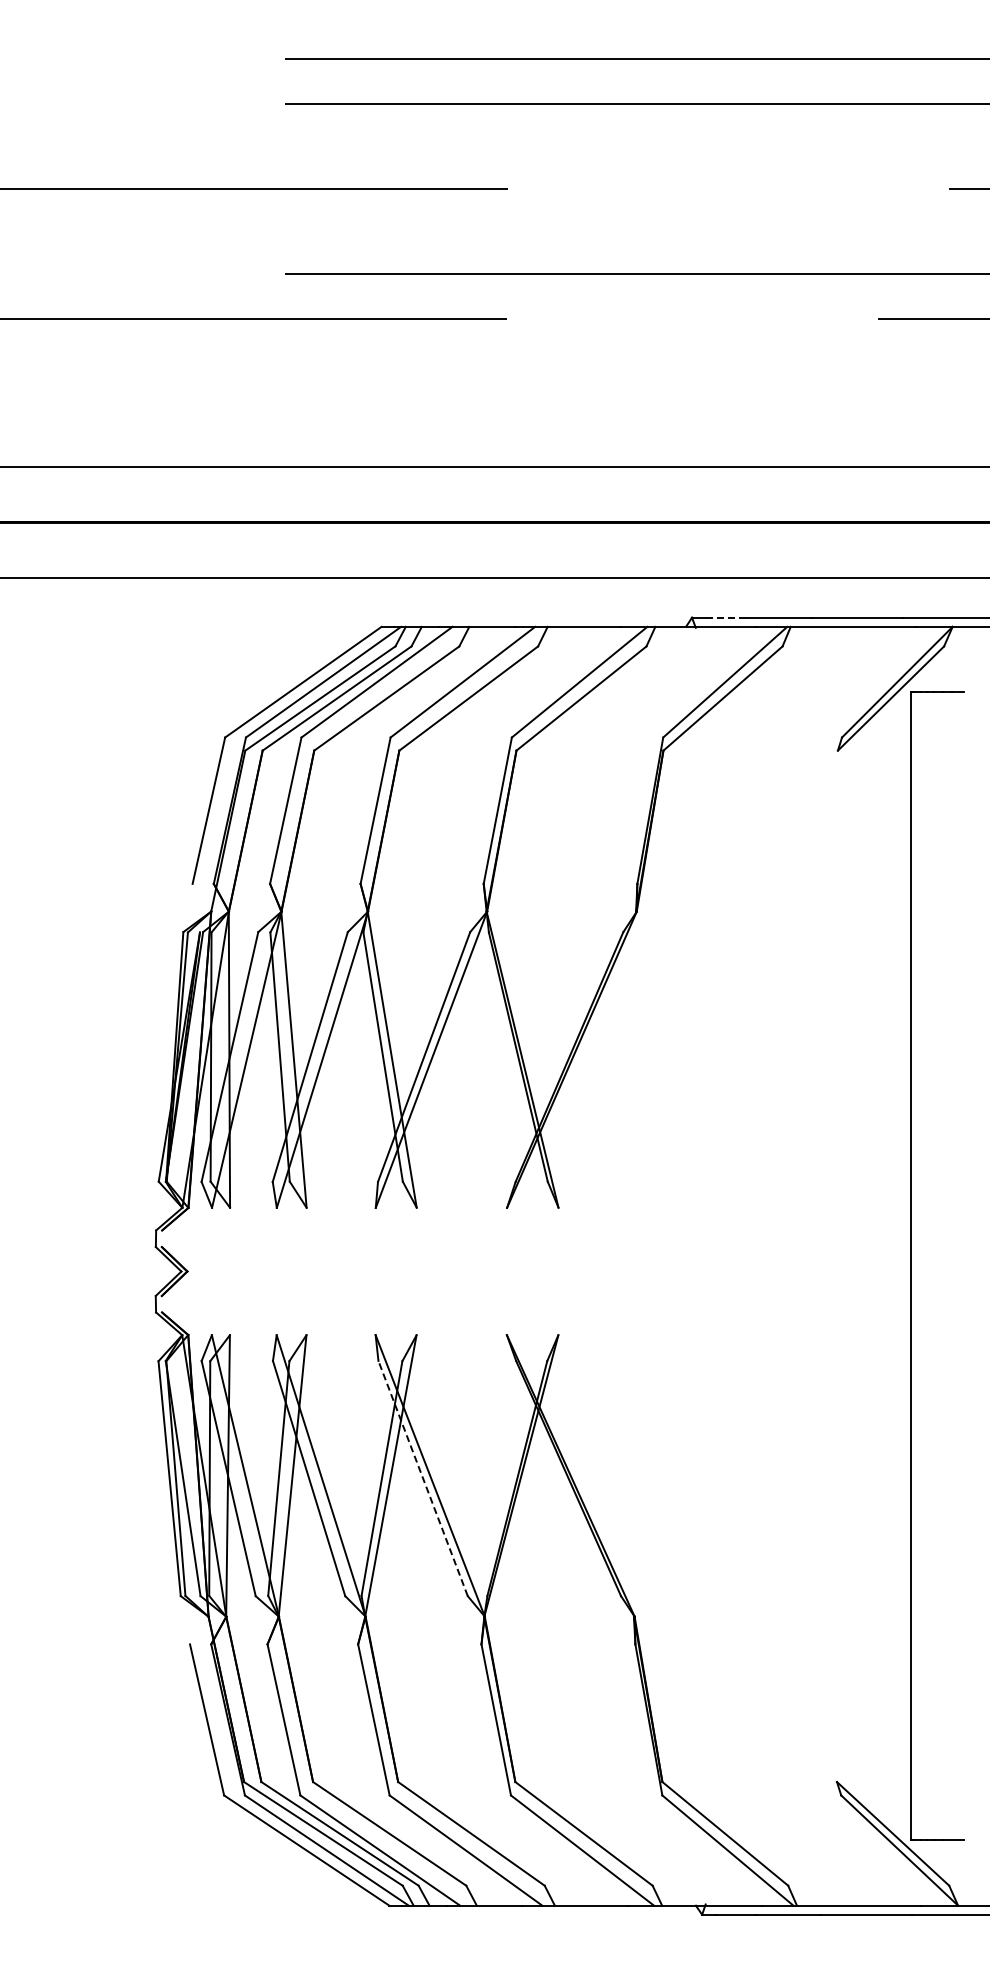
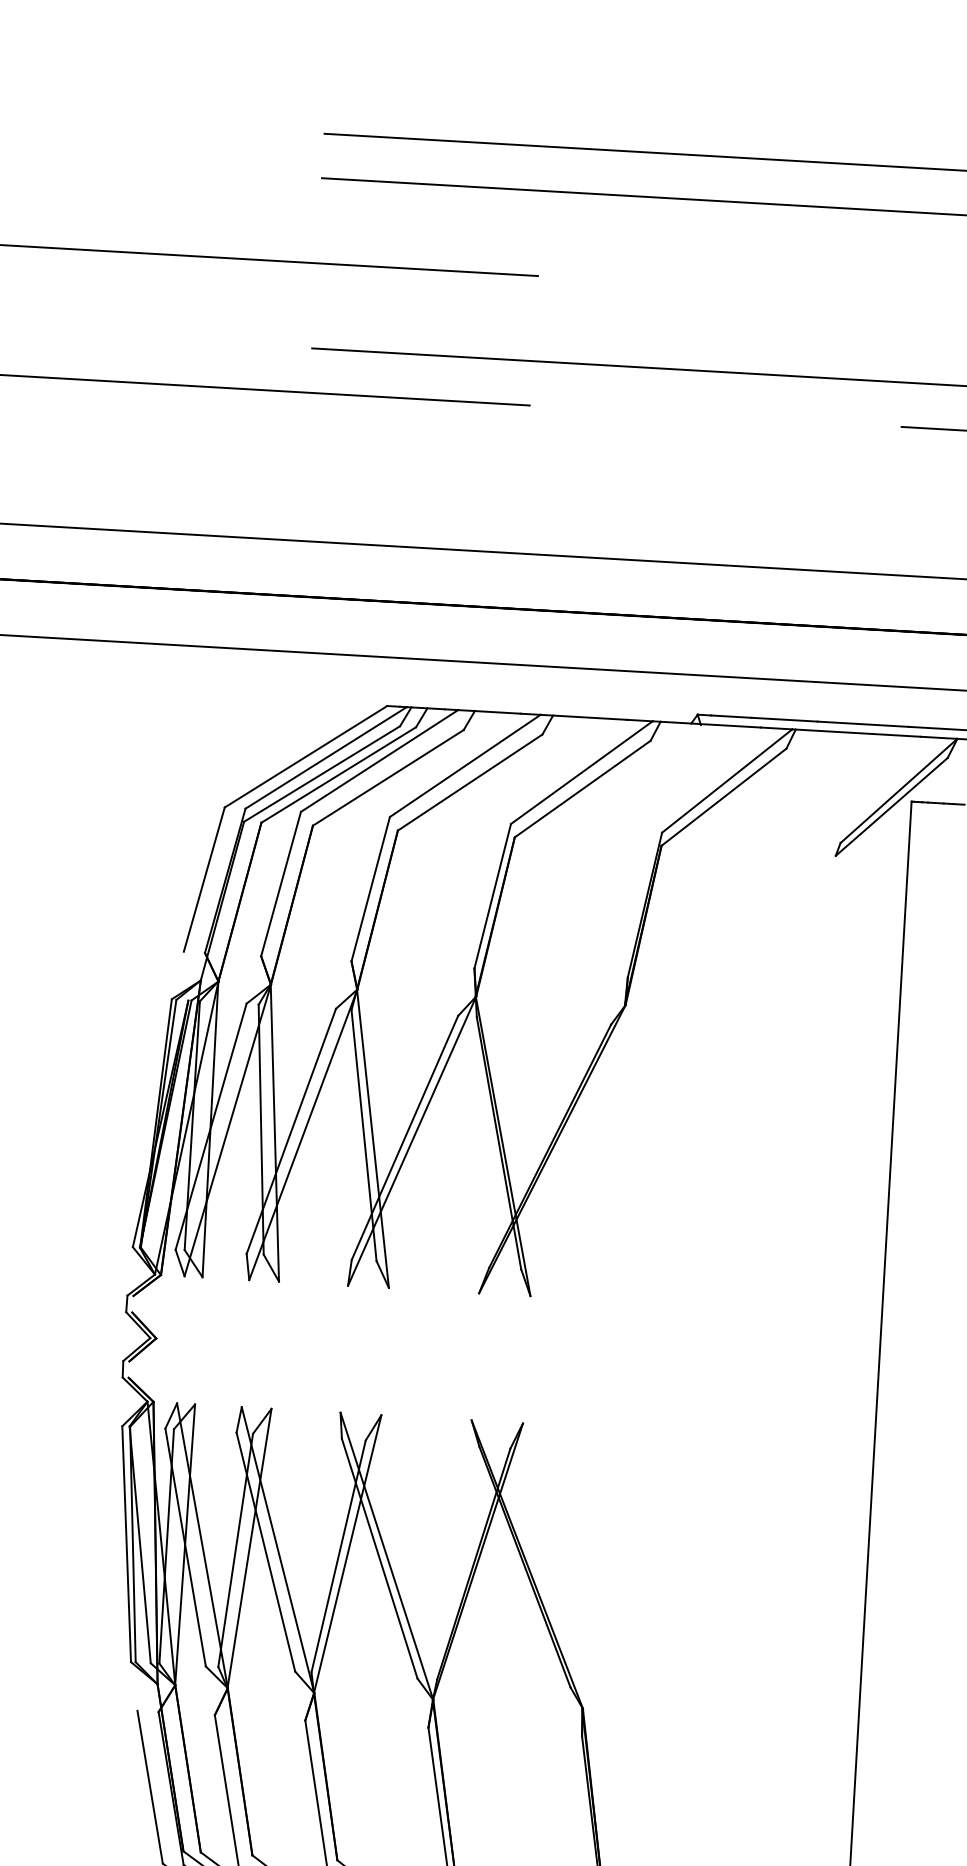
line: (726, 617) -> (732, 716), dashed -> solid
line: (423, 1478) -> (380, 1558), dashed -> solid

